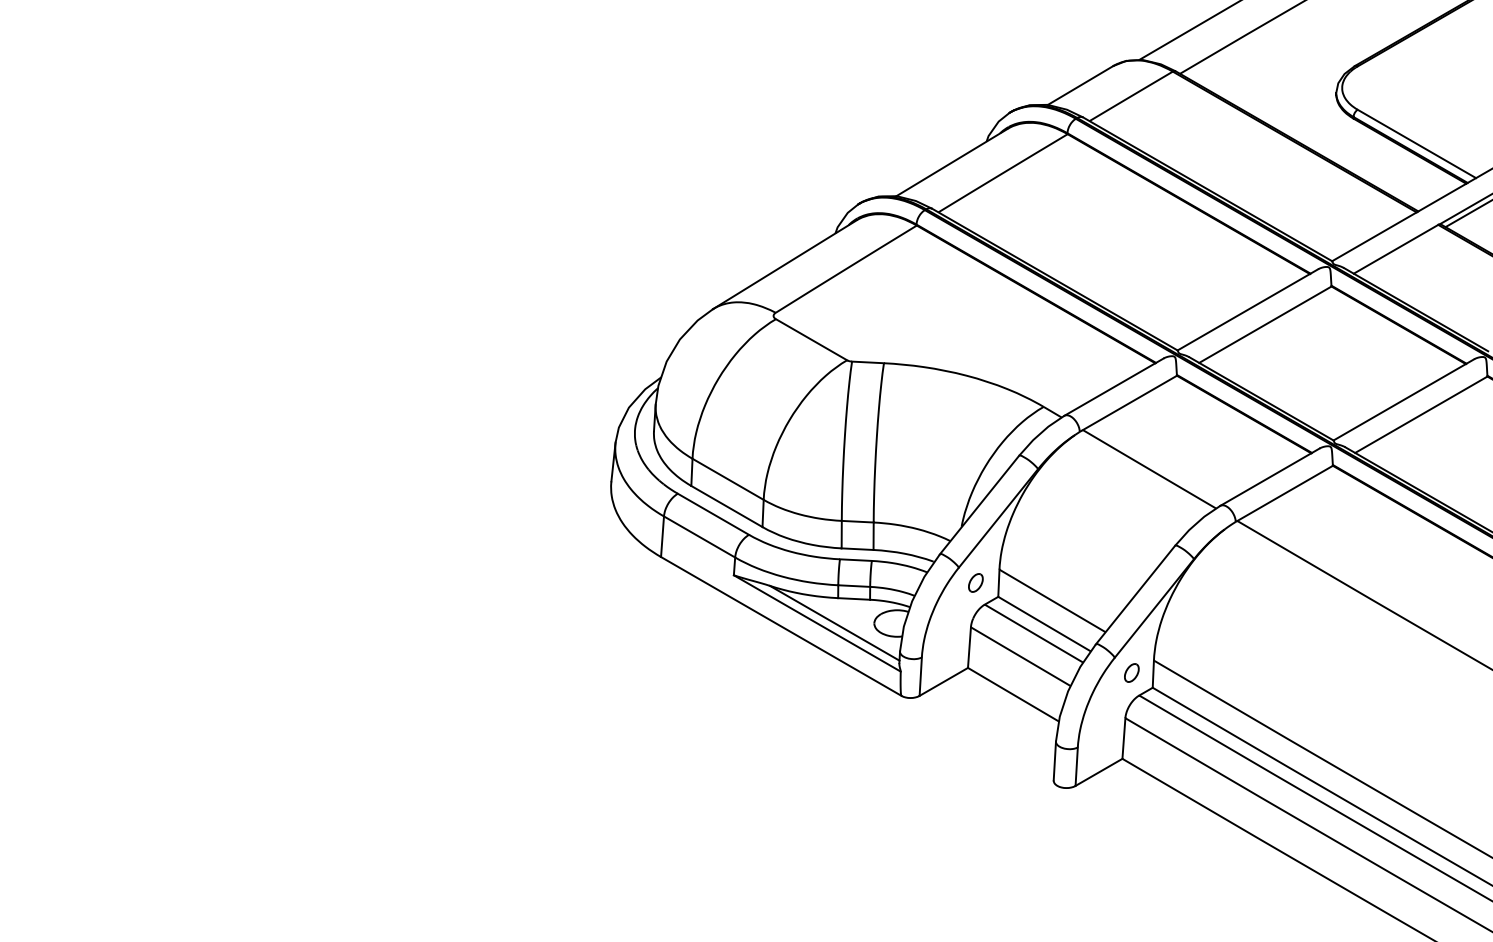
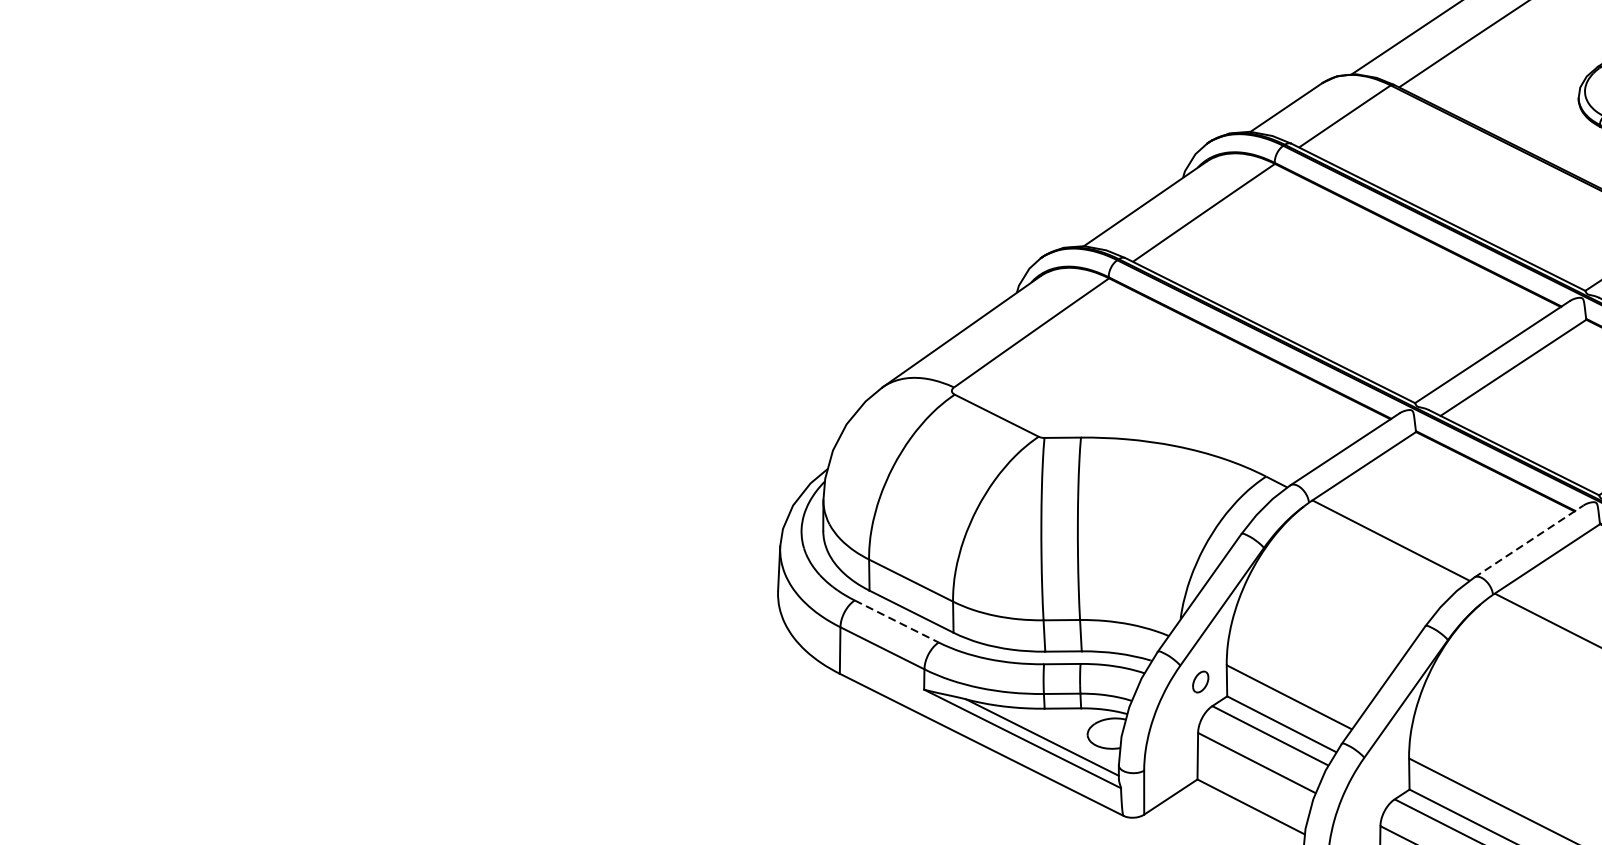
line: (1270, 476) -> (1529, 540), solid -> dashed
line: (713, 514) -> (896, 621), solid -> dashed
part: (1131, 672) -> (1384, 773), removed

